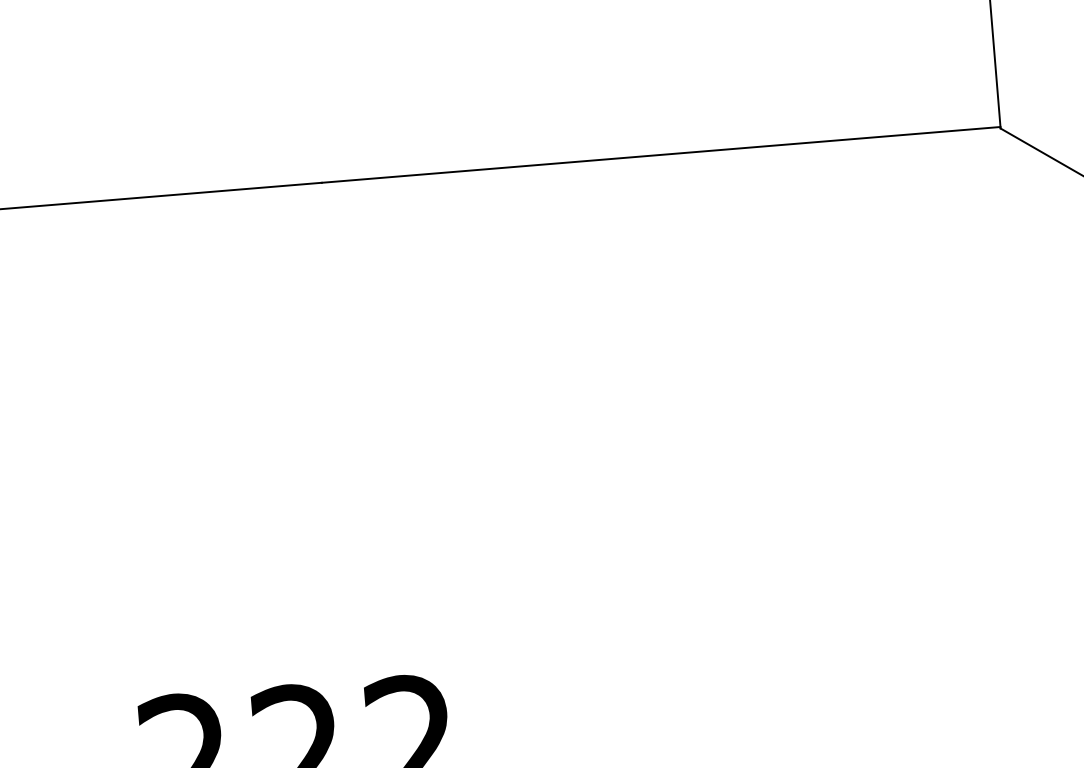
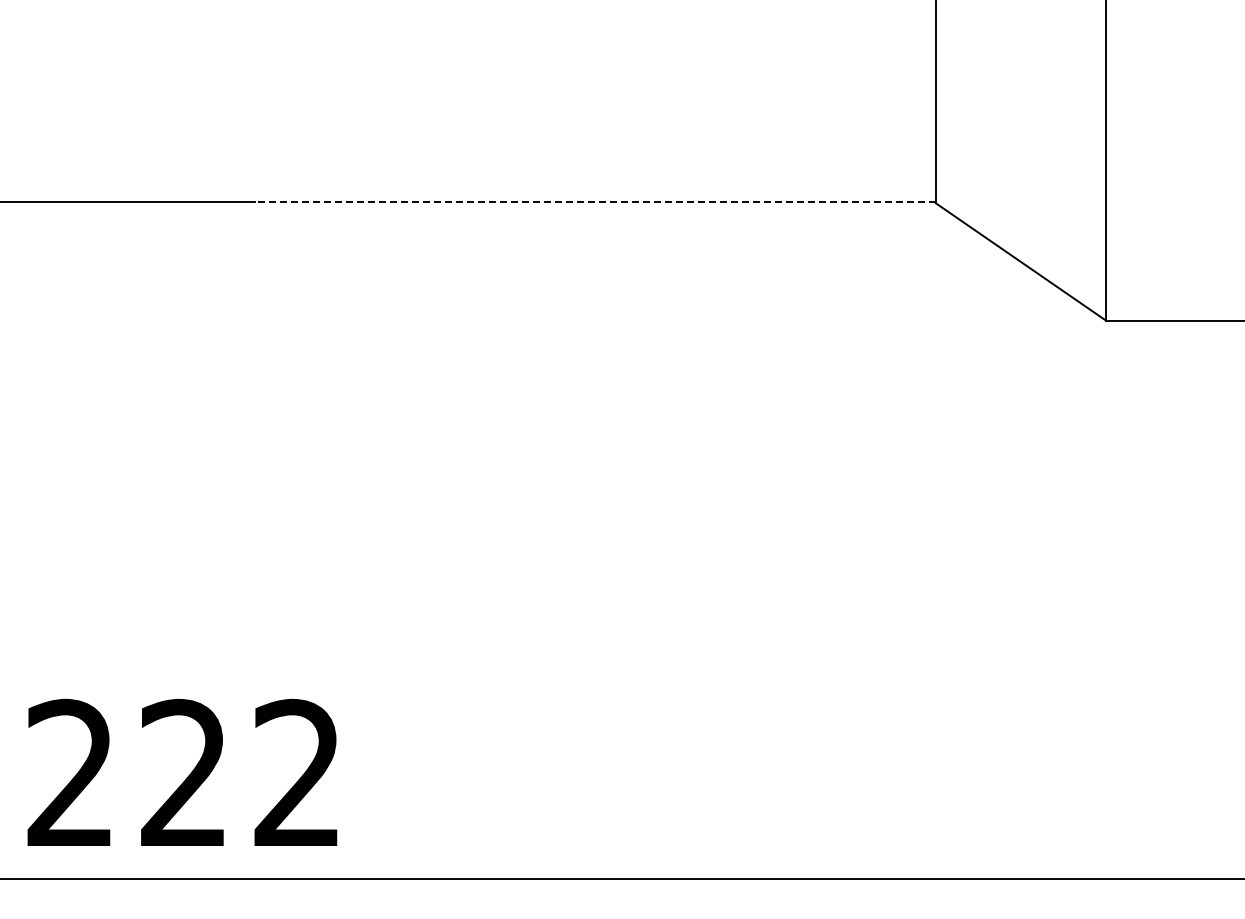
line: (660, 154) -> (594, 201), solid -> dashed

